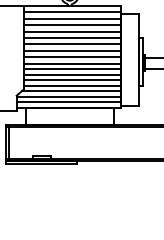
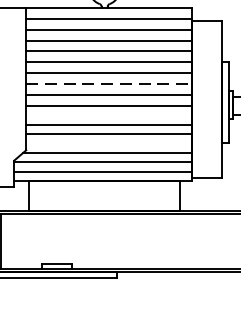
line: (72, 50) -> (109, 83), solid -> dashed
line: (72, 69) -> (109, 116), removed
line: (72, 85) -> (109, 143), removed

